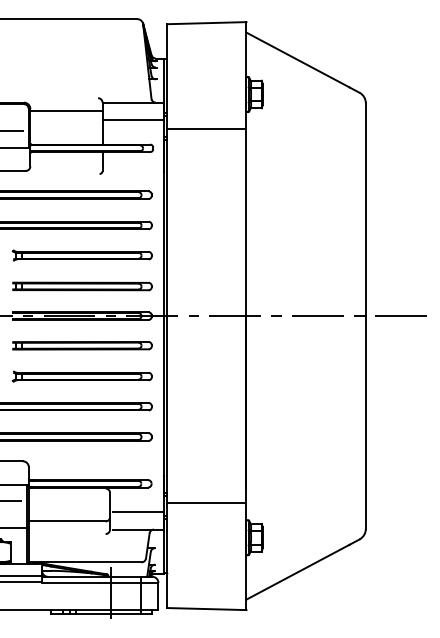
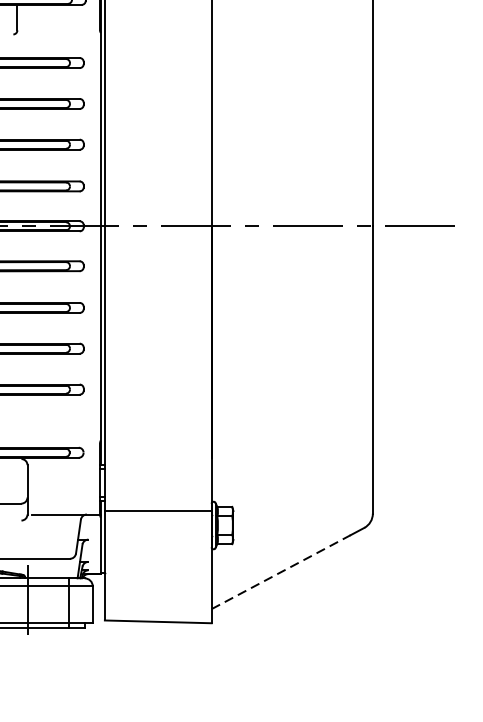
line: (206, 503) -> (157, 511), moved
line: (138, 512) -> (65, 491), removed
line: (298, 572) -> (281, 572), solid -> dashed

